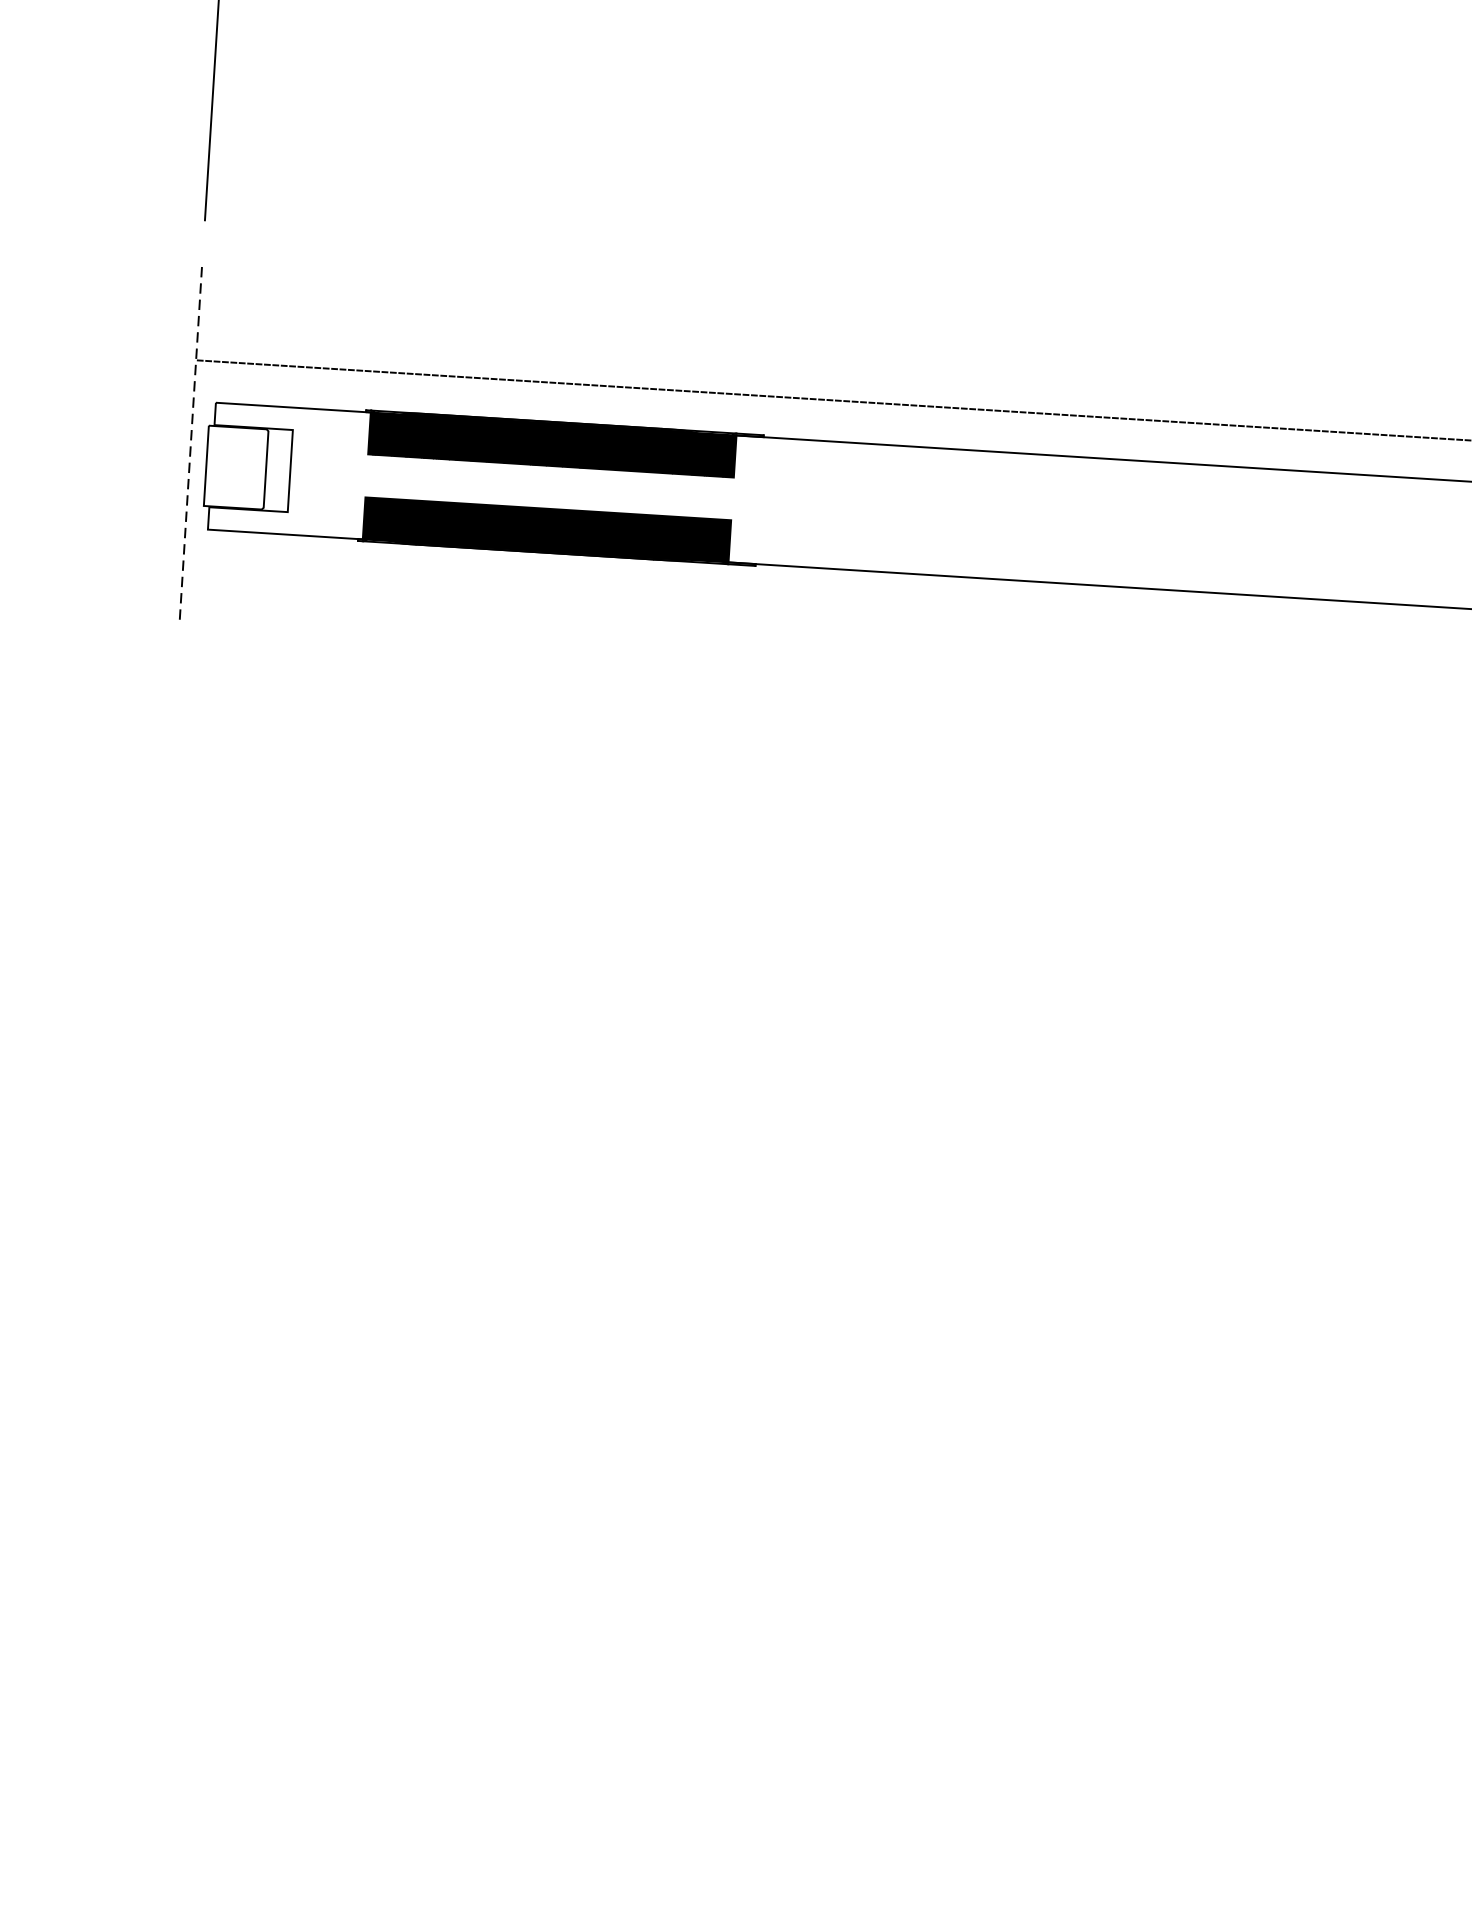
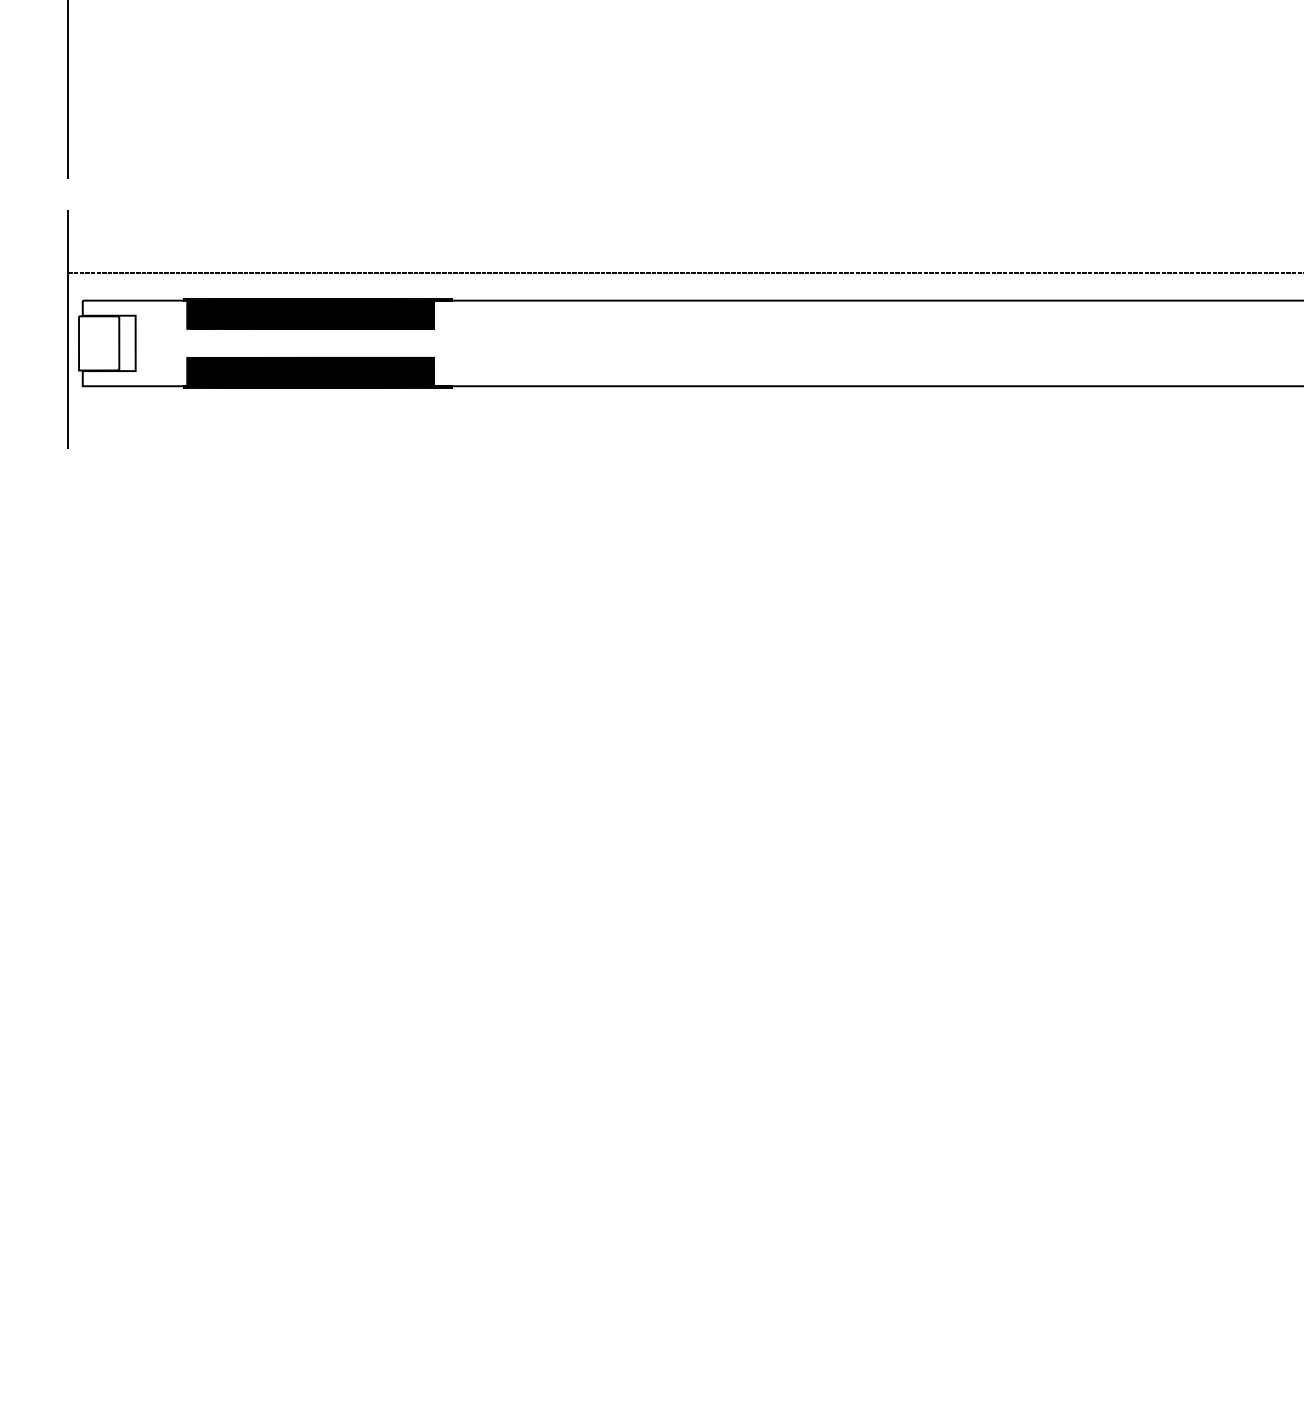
line: (190, 444) -> (67, 329), dashed -> solid

